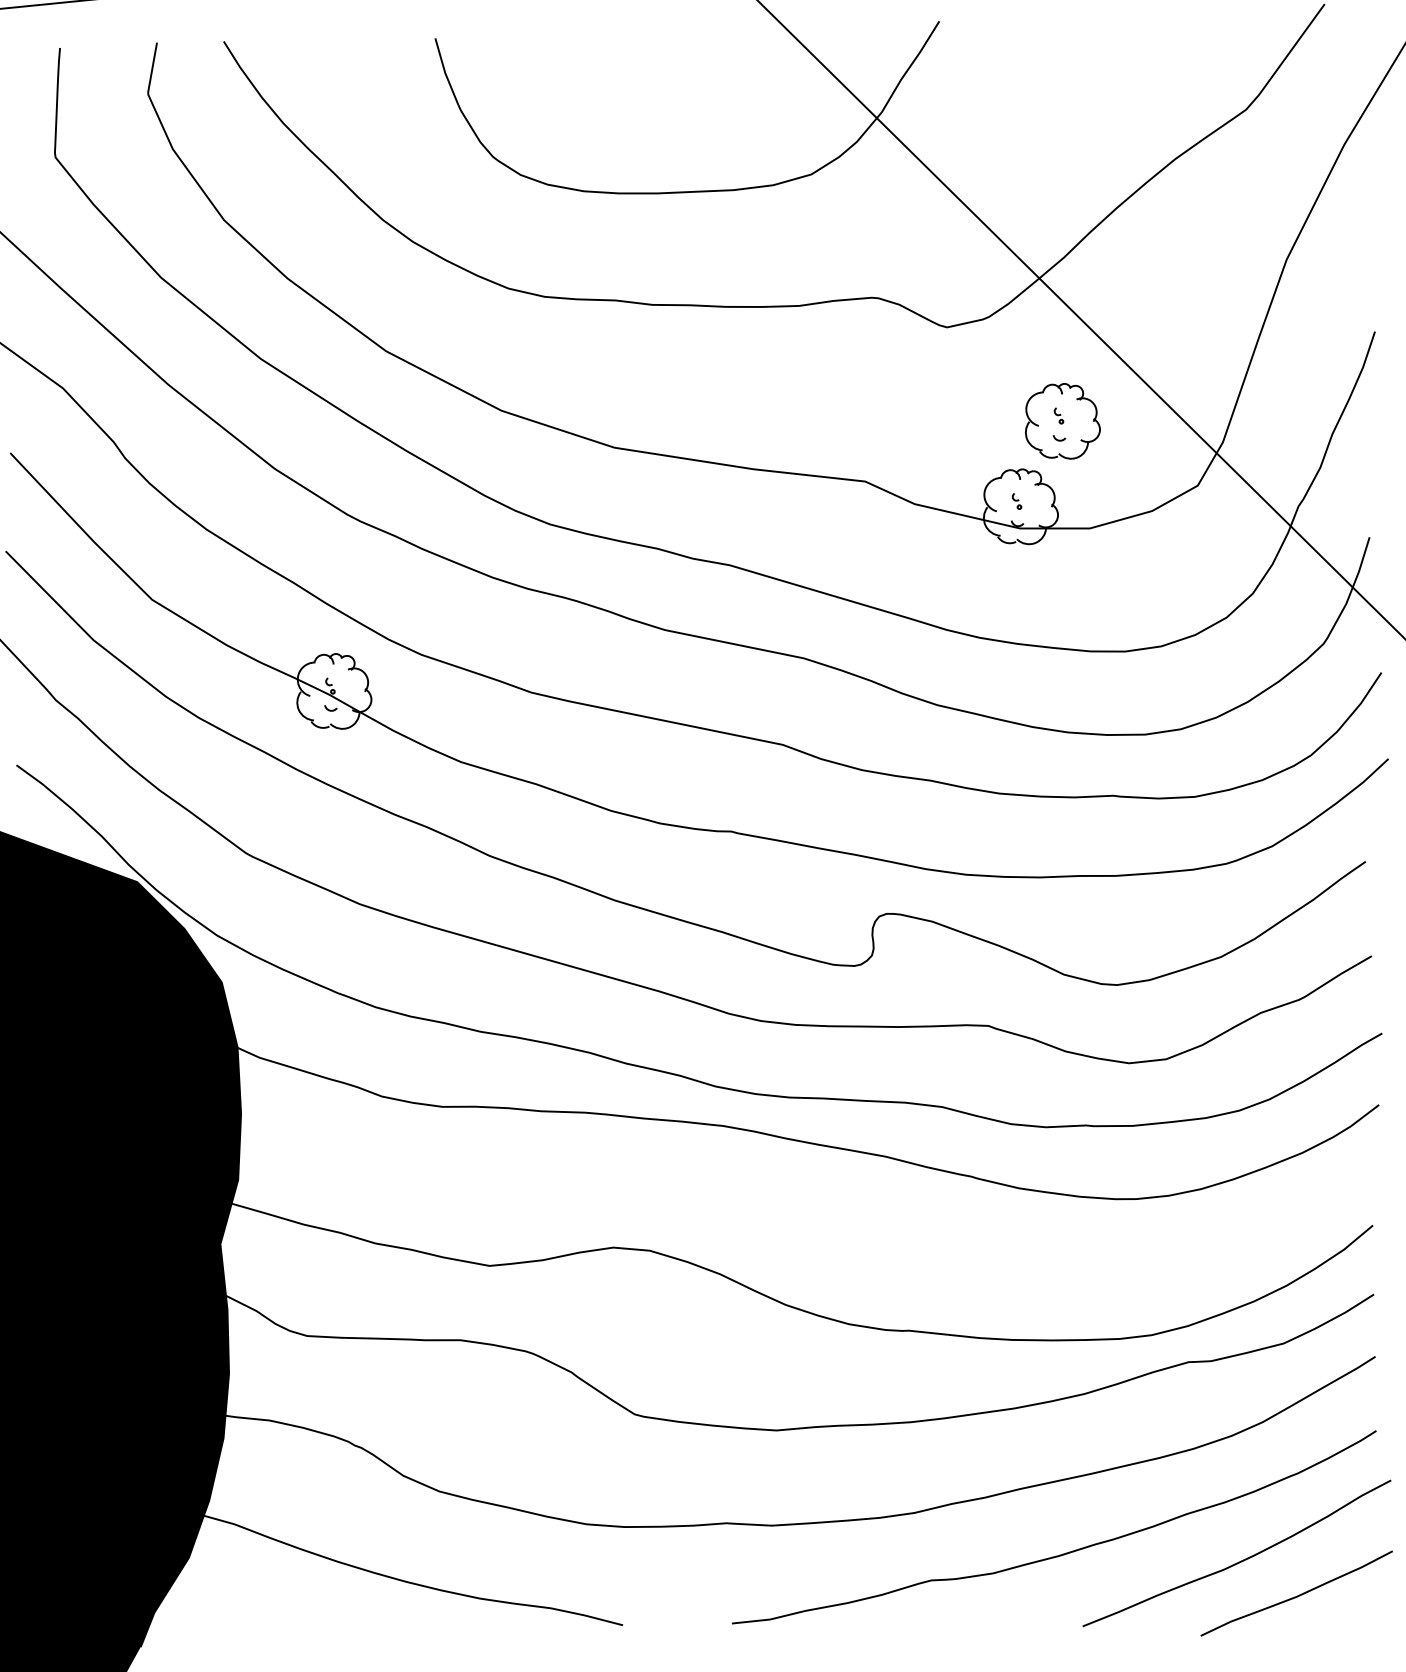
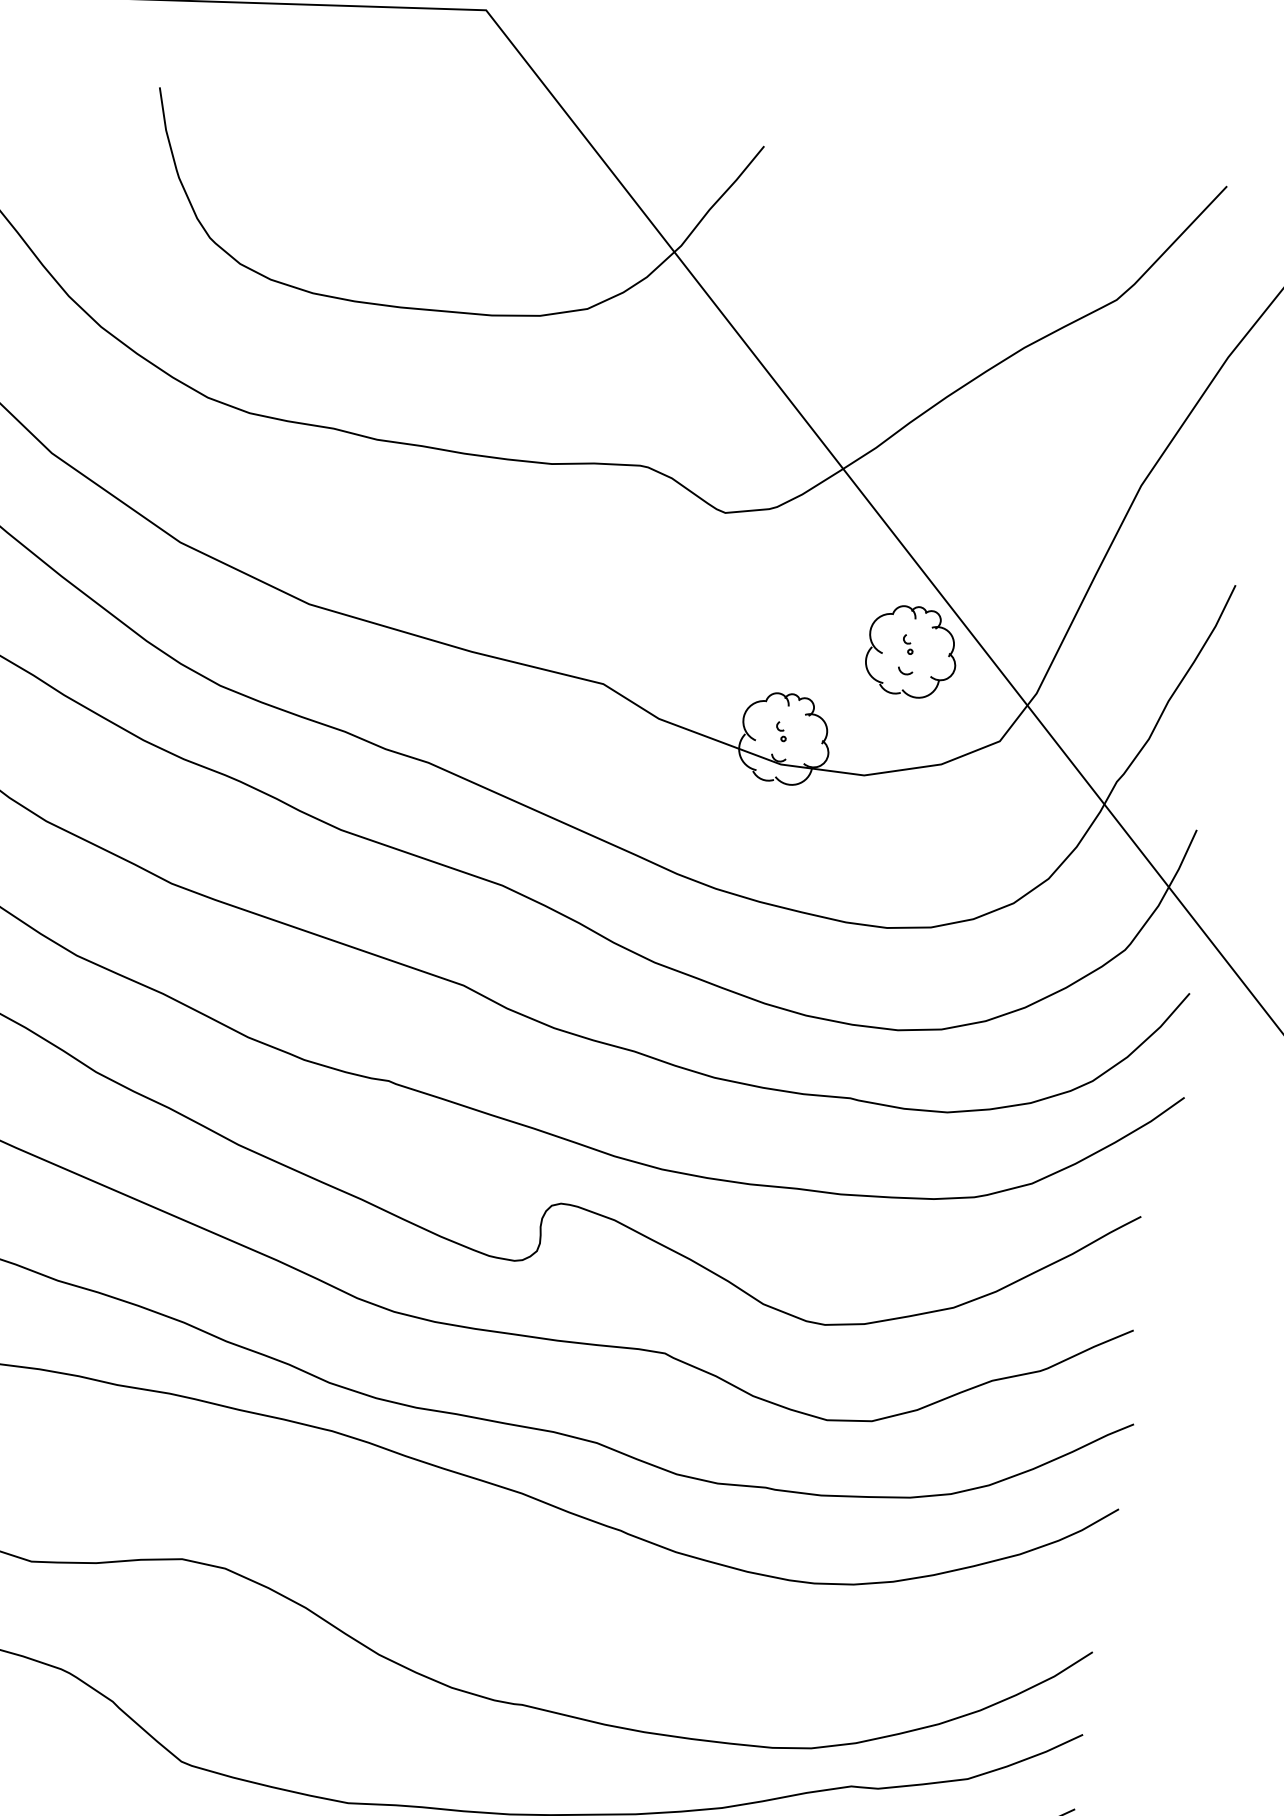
part: (1062, 421) -> (911, 651), moved

